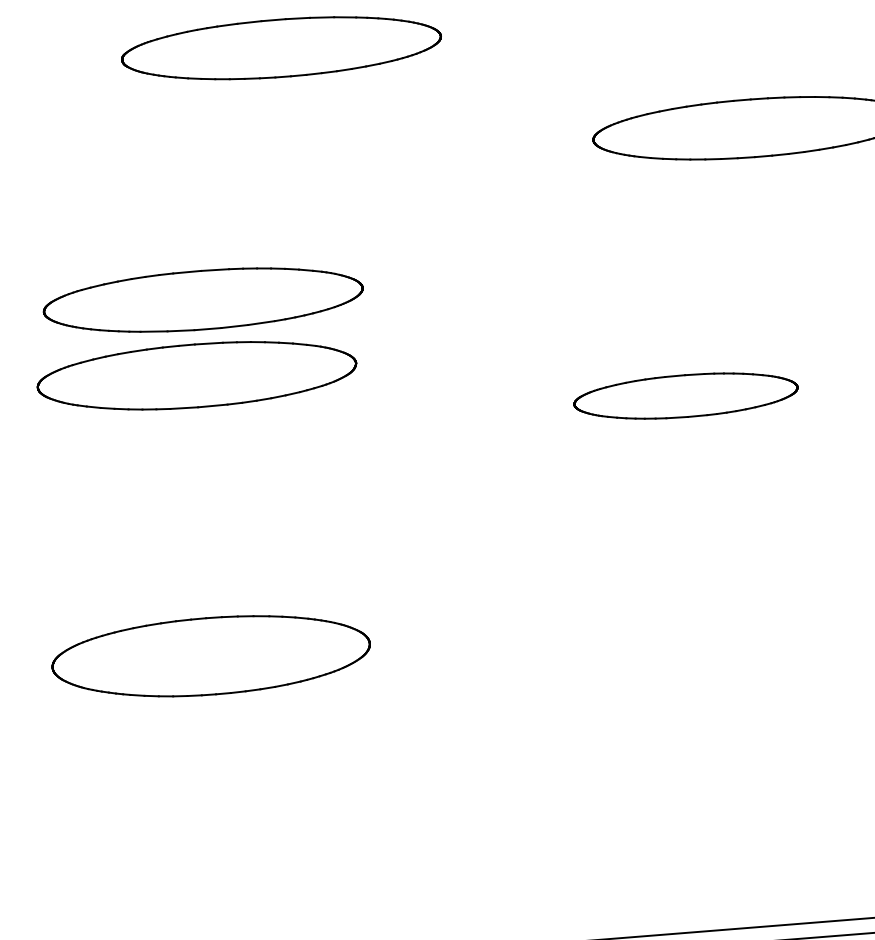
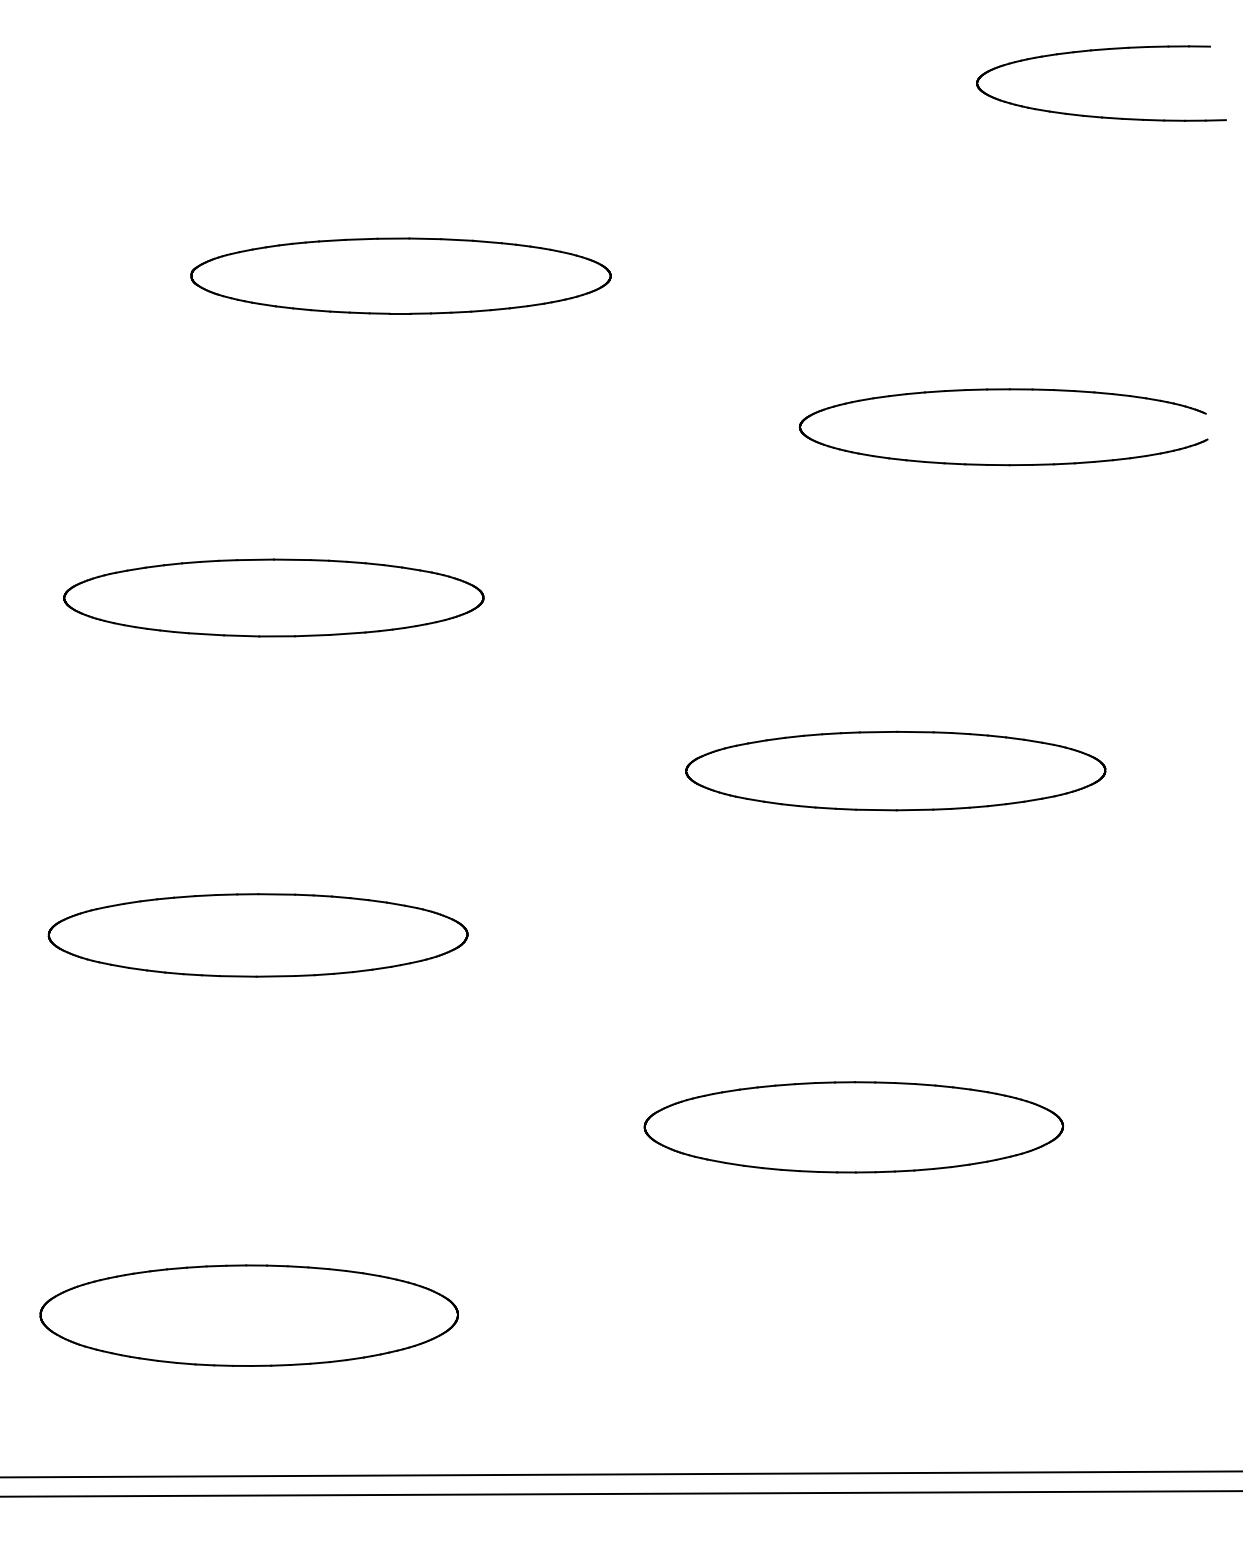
part: (196, 375) -> (257, 935), moved
part: (685, 395) -> (895, 770), size x1.43
part: (210, 656) -> (248, 1315), moved
part: (674, 669) -> (853, 1127), added

